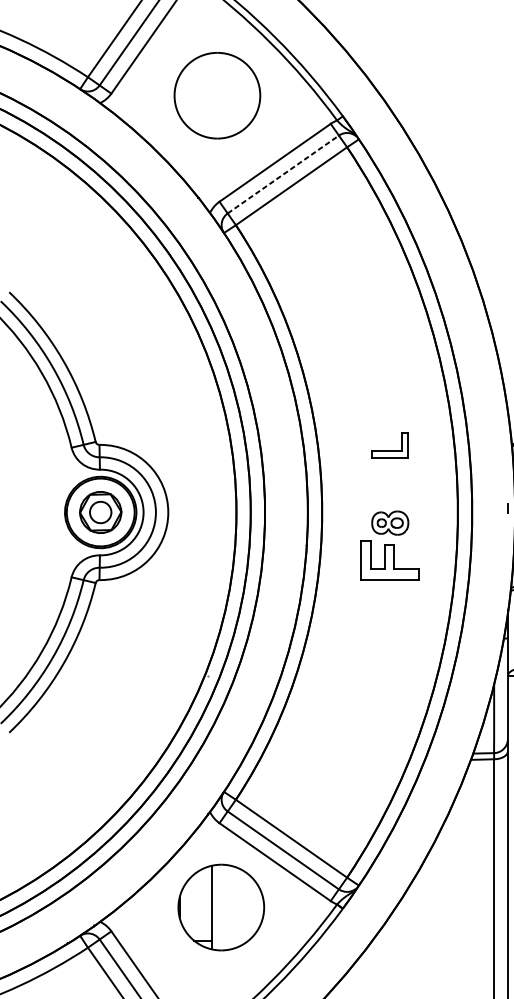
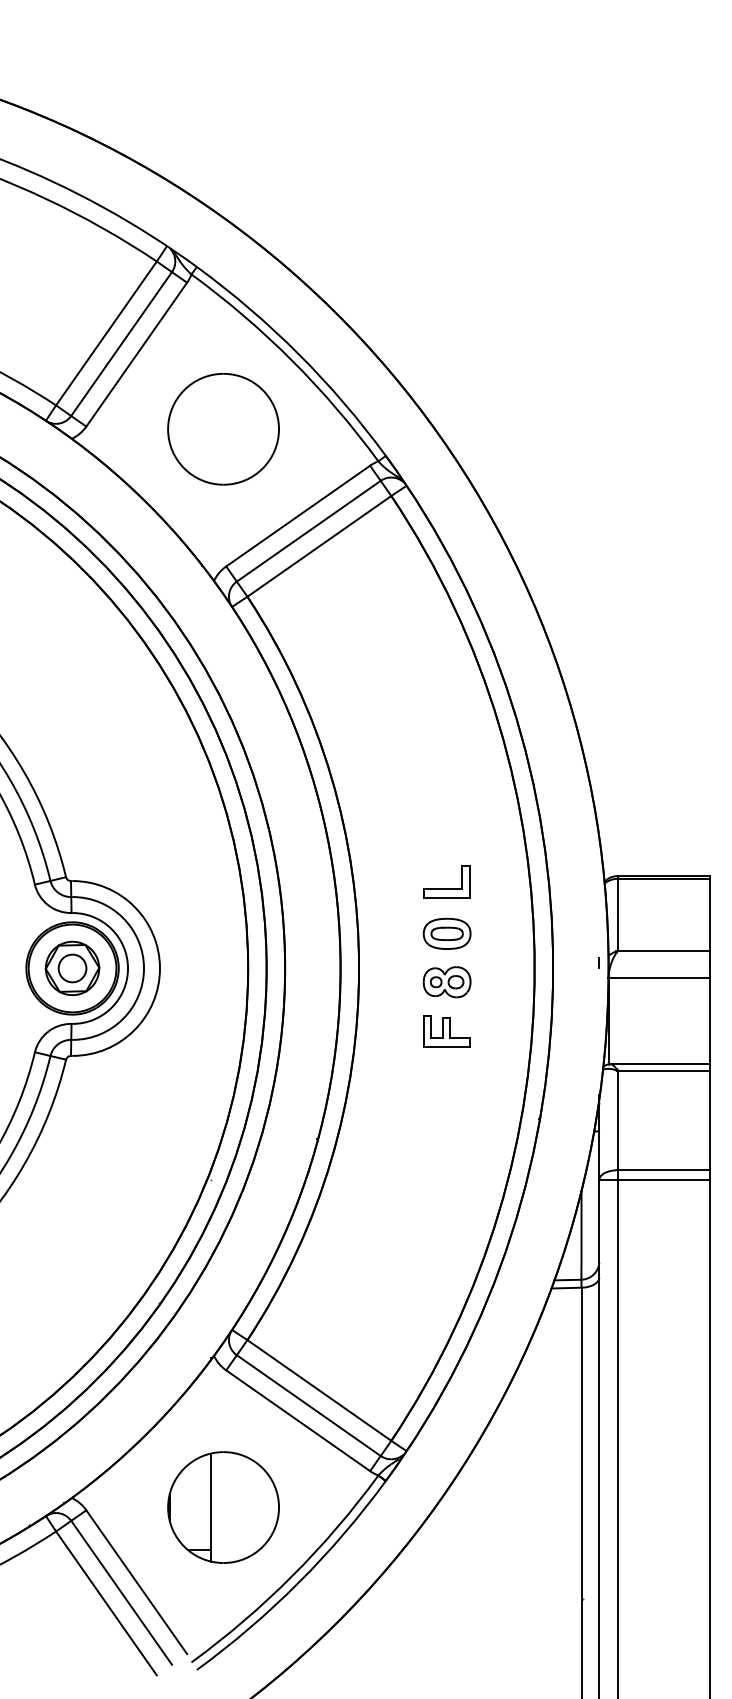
line: (283, 174) -> (308, 531), dashed -> solid
part: (389, 485) -> (446, 933), added
part: (389, 561) -> (446, 1031), size x0.62
part: (221, 907) -> (223, 1507), moved

